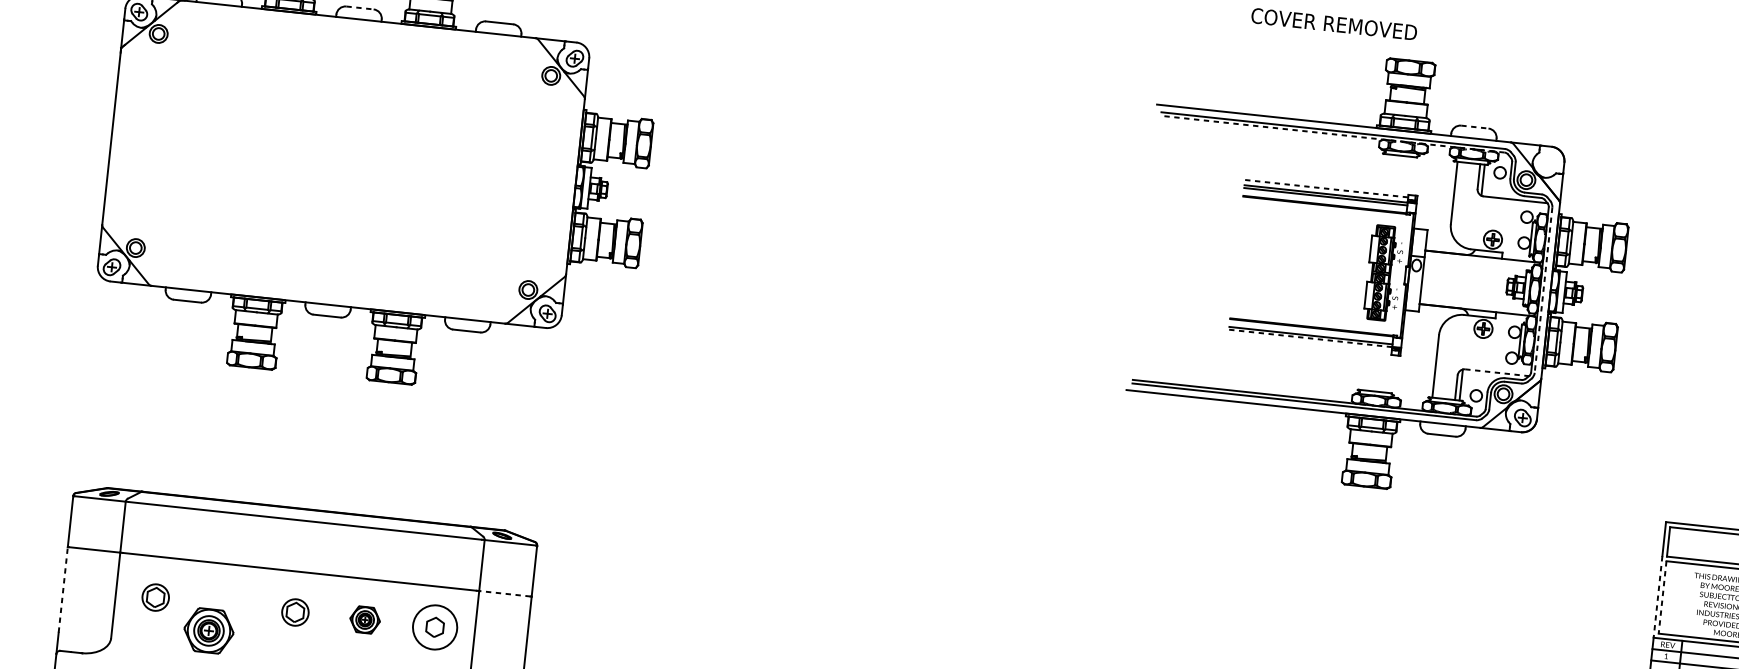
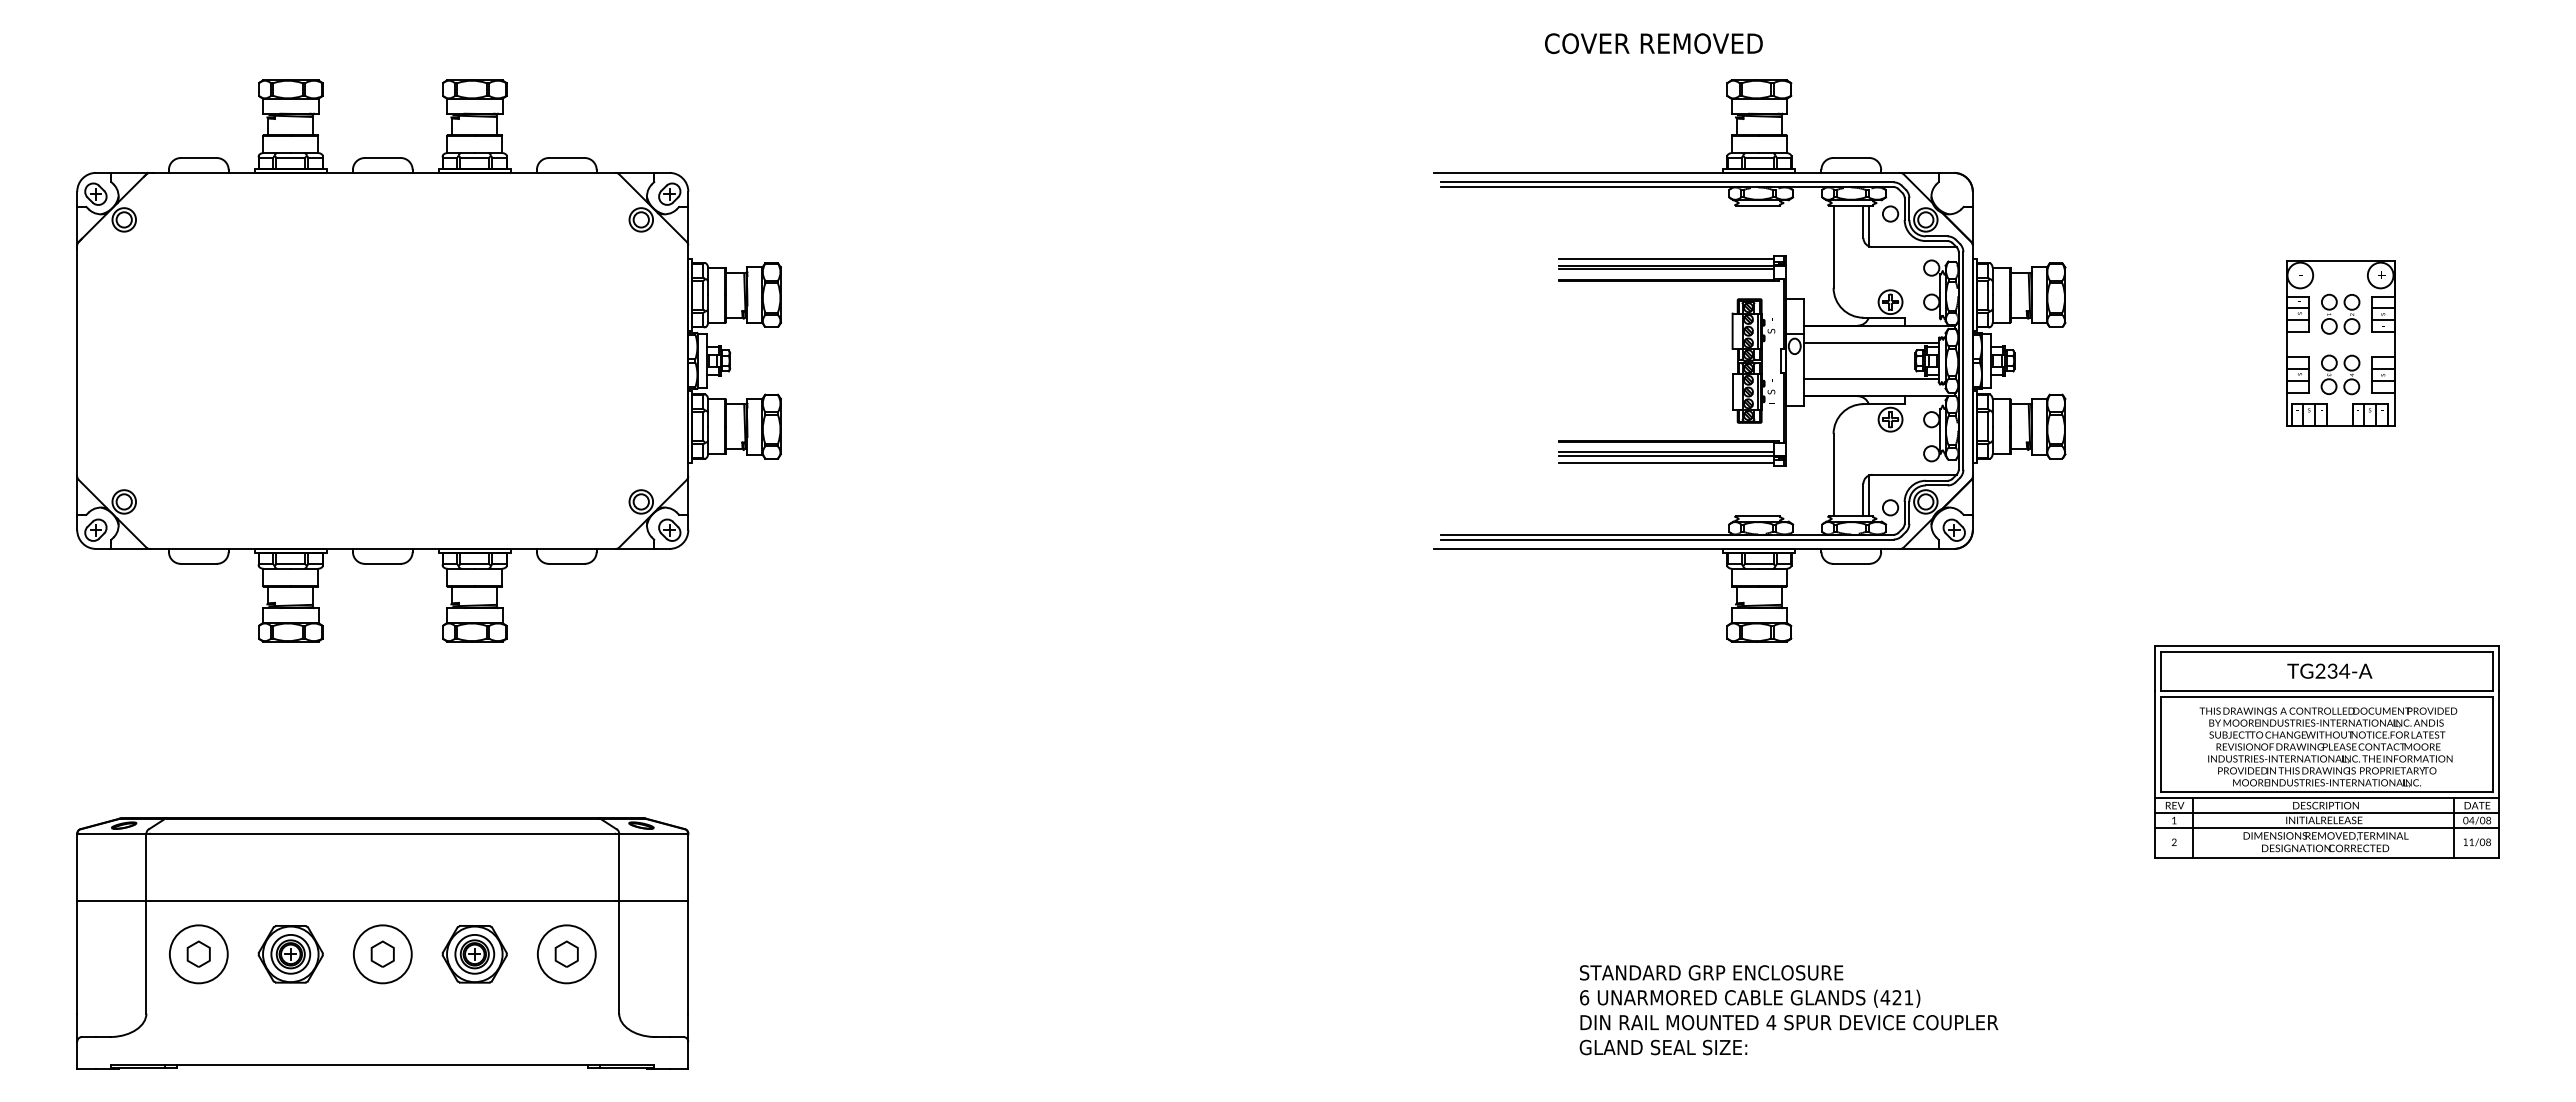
line: (359, 8) -> (382, 158), dashed -> solid
line: (1475, 126) -> (1851, 157), dashed -> solid
line: (1332, 134) -> (1666, 187), dashed -> solid
line: (1327, 188) -> (1667, 258), dashed -> solid
line: (1475, 268) -> (1871, 342), added
line: (1543, 289) -> (1963, 360), dashed -> solid
line: (1472, 296) -> (1871, 379), added
line: (1311, 338) -> (1667, 456), dashed -> solid
line: (1309, 344) -> (1666, 463), added
line: (1497, 372) -> (1914, 474), dashed -> solid
line: (63, 589) -> (77, 956), dashed -> solid
line: (505, 593) -> (653, 900), dashed -> solid
circle: (155, 597) -> (198, 954), size x1.67
line: (1658, 597) -> (2155, 744), dashed -> solid
line: (1662, 597) -> (2161, 744), dashed -> solid
circle: (295, 612) -> (382, 954), size x1.67
part: (365, 620) -> (474, 954), size x1.67
part: (208, 631) -> (290, 954), moved

